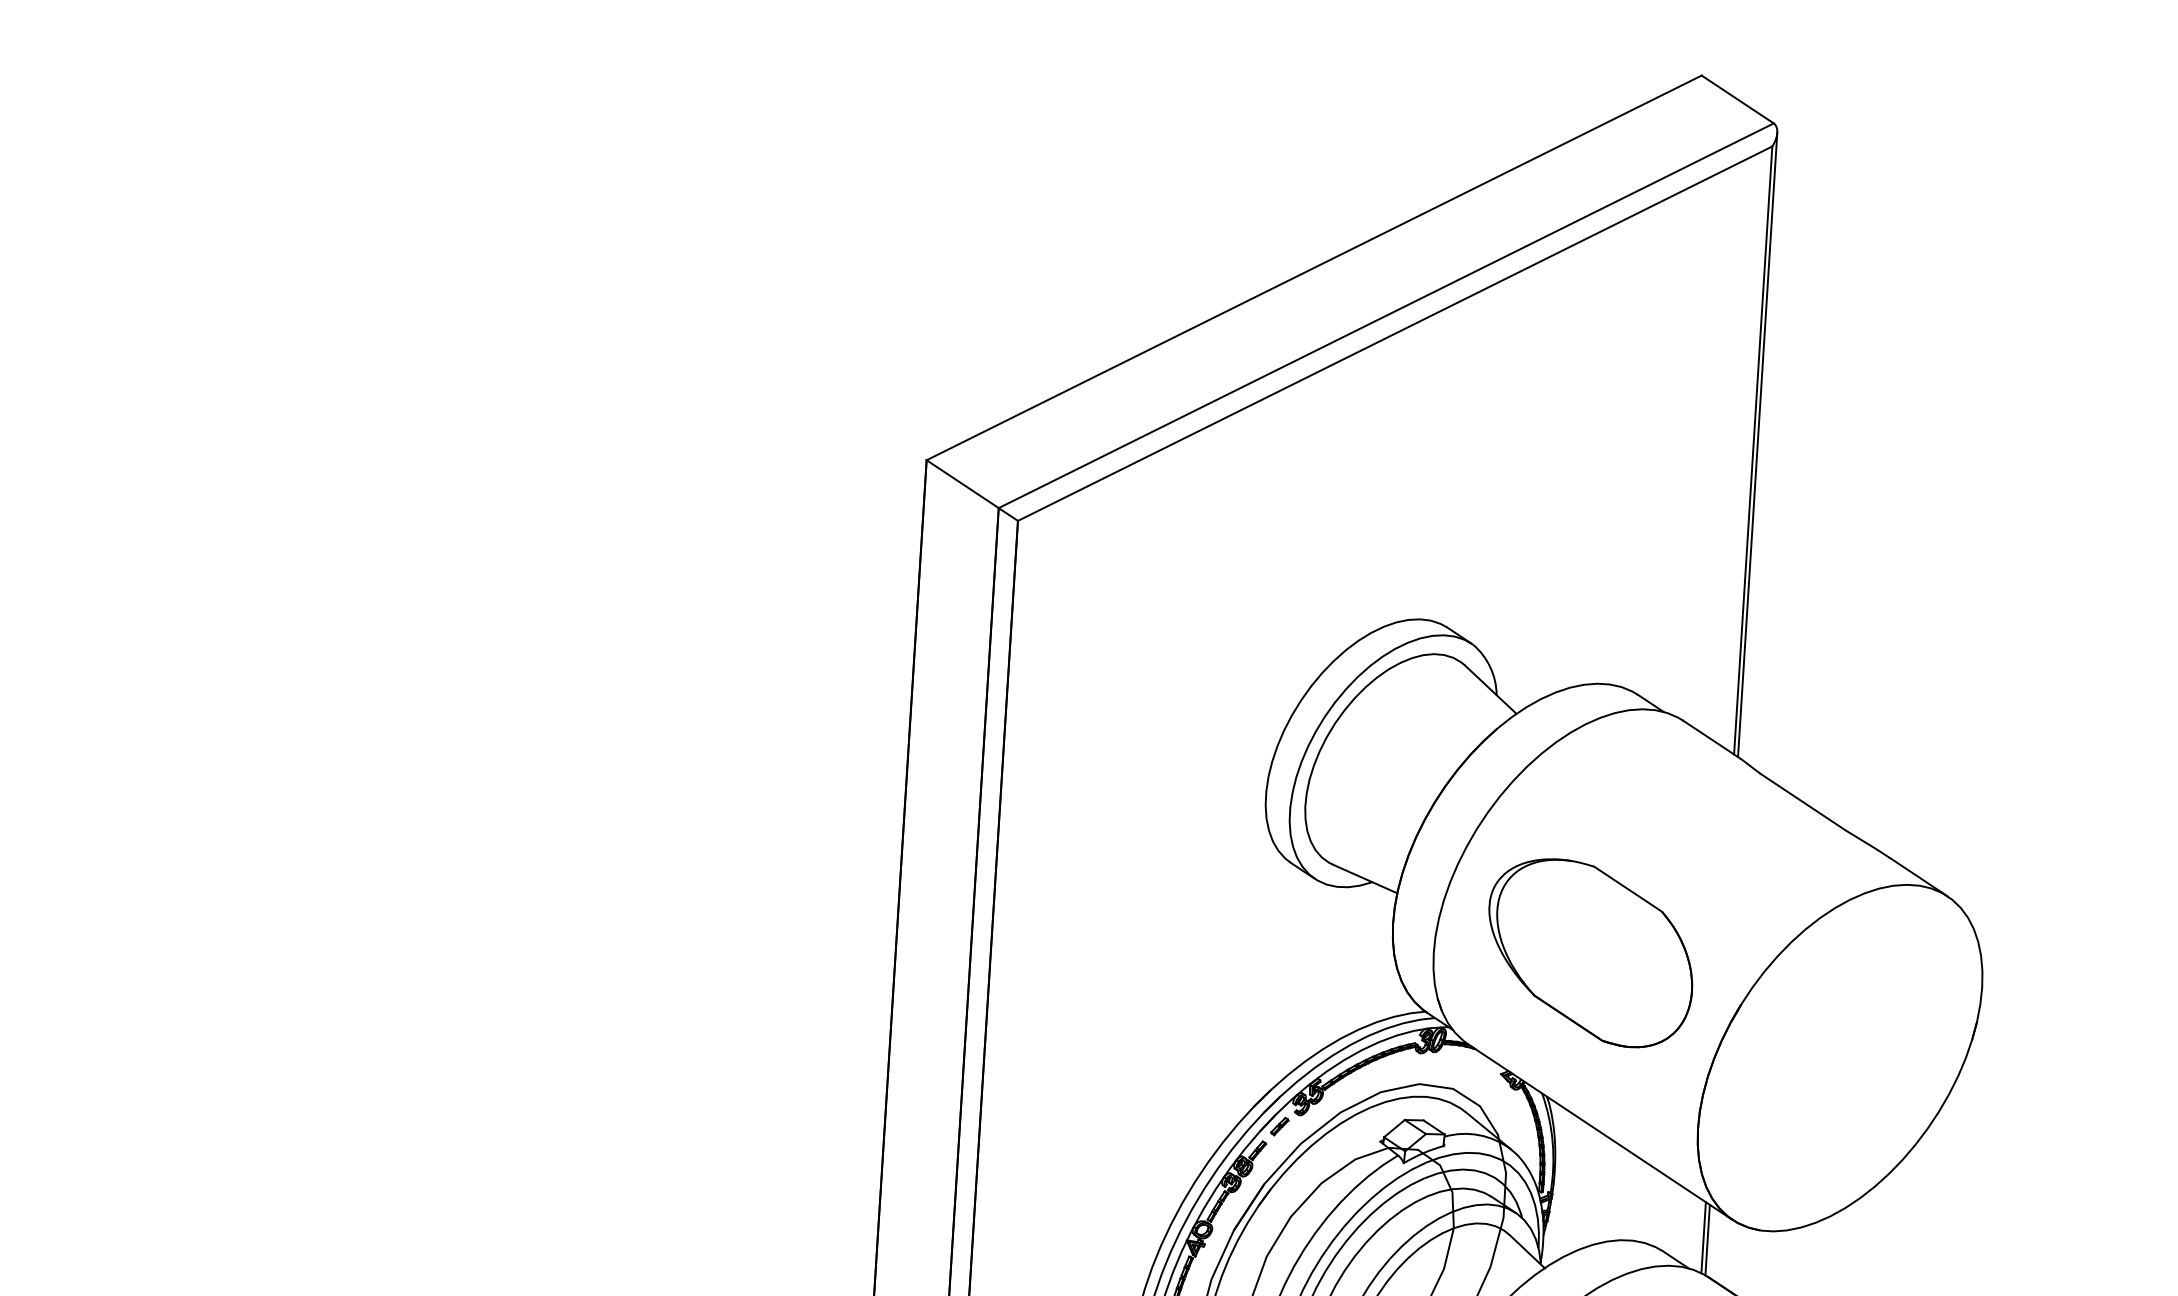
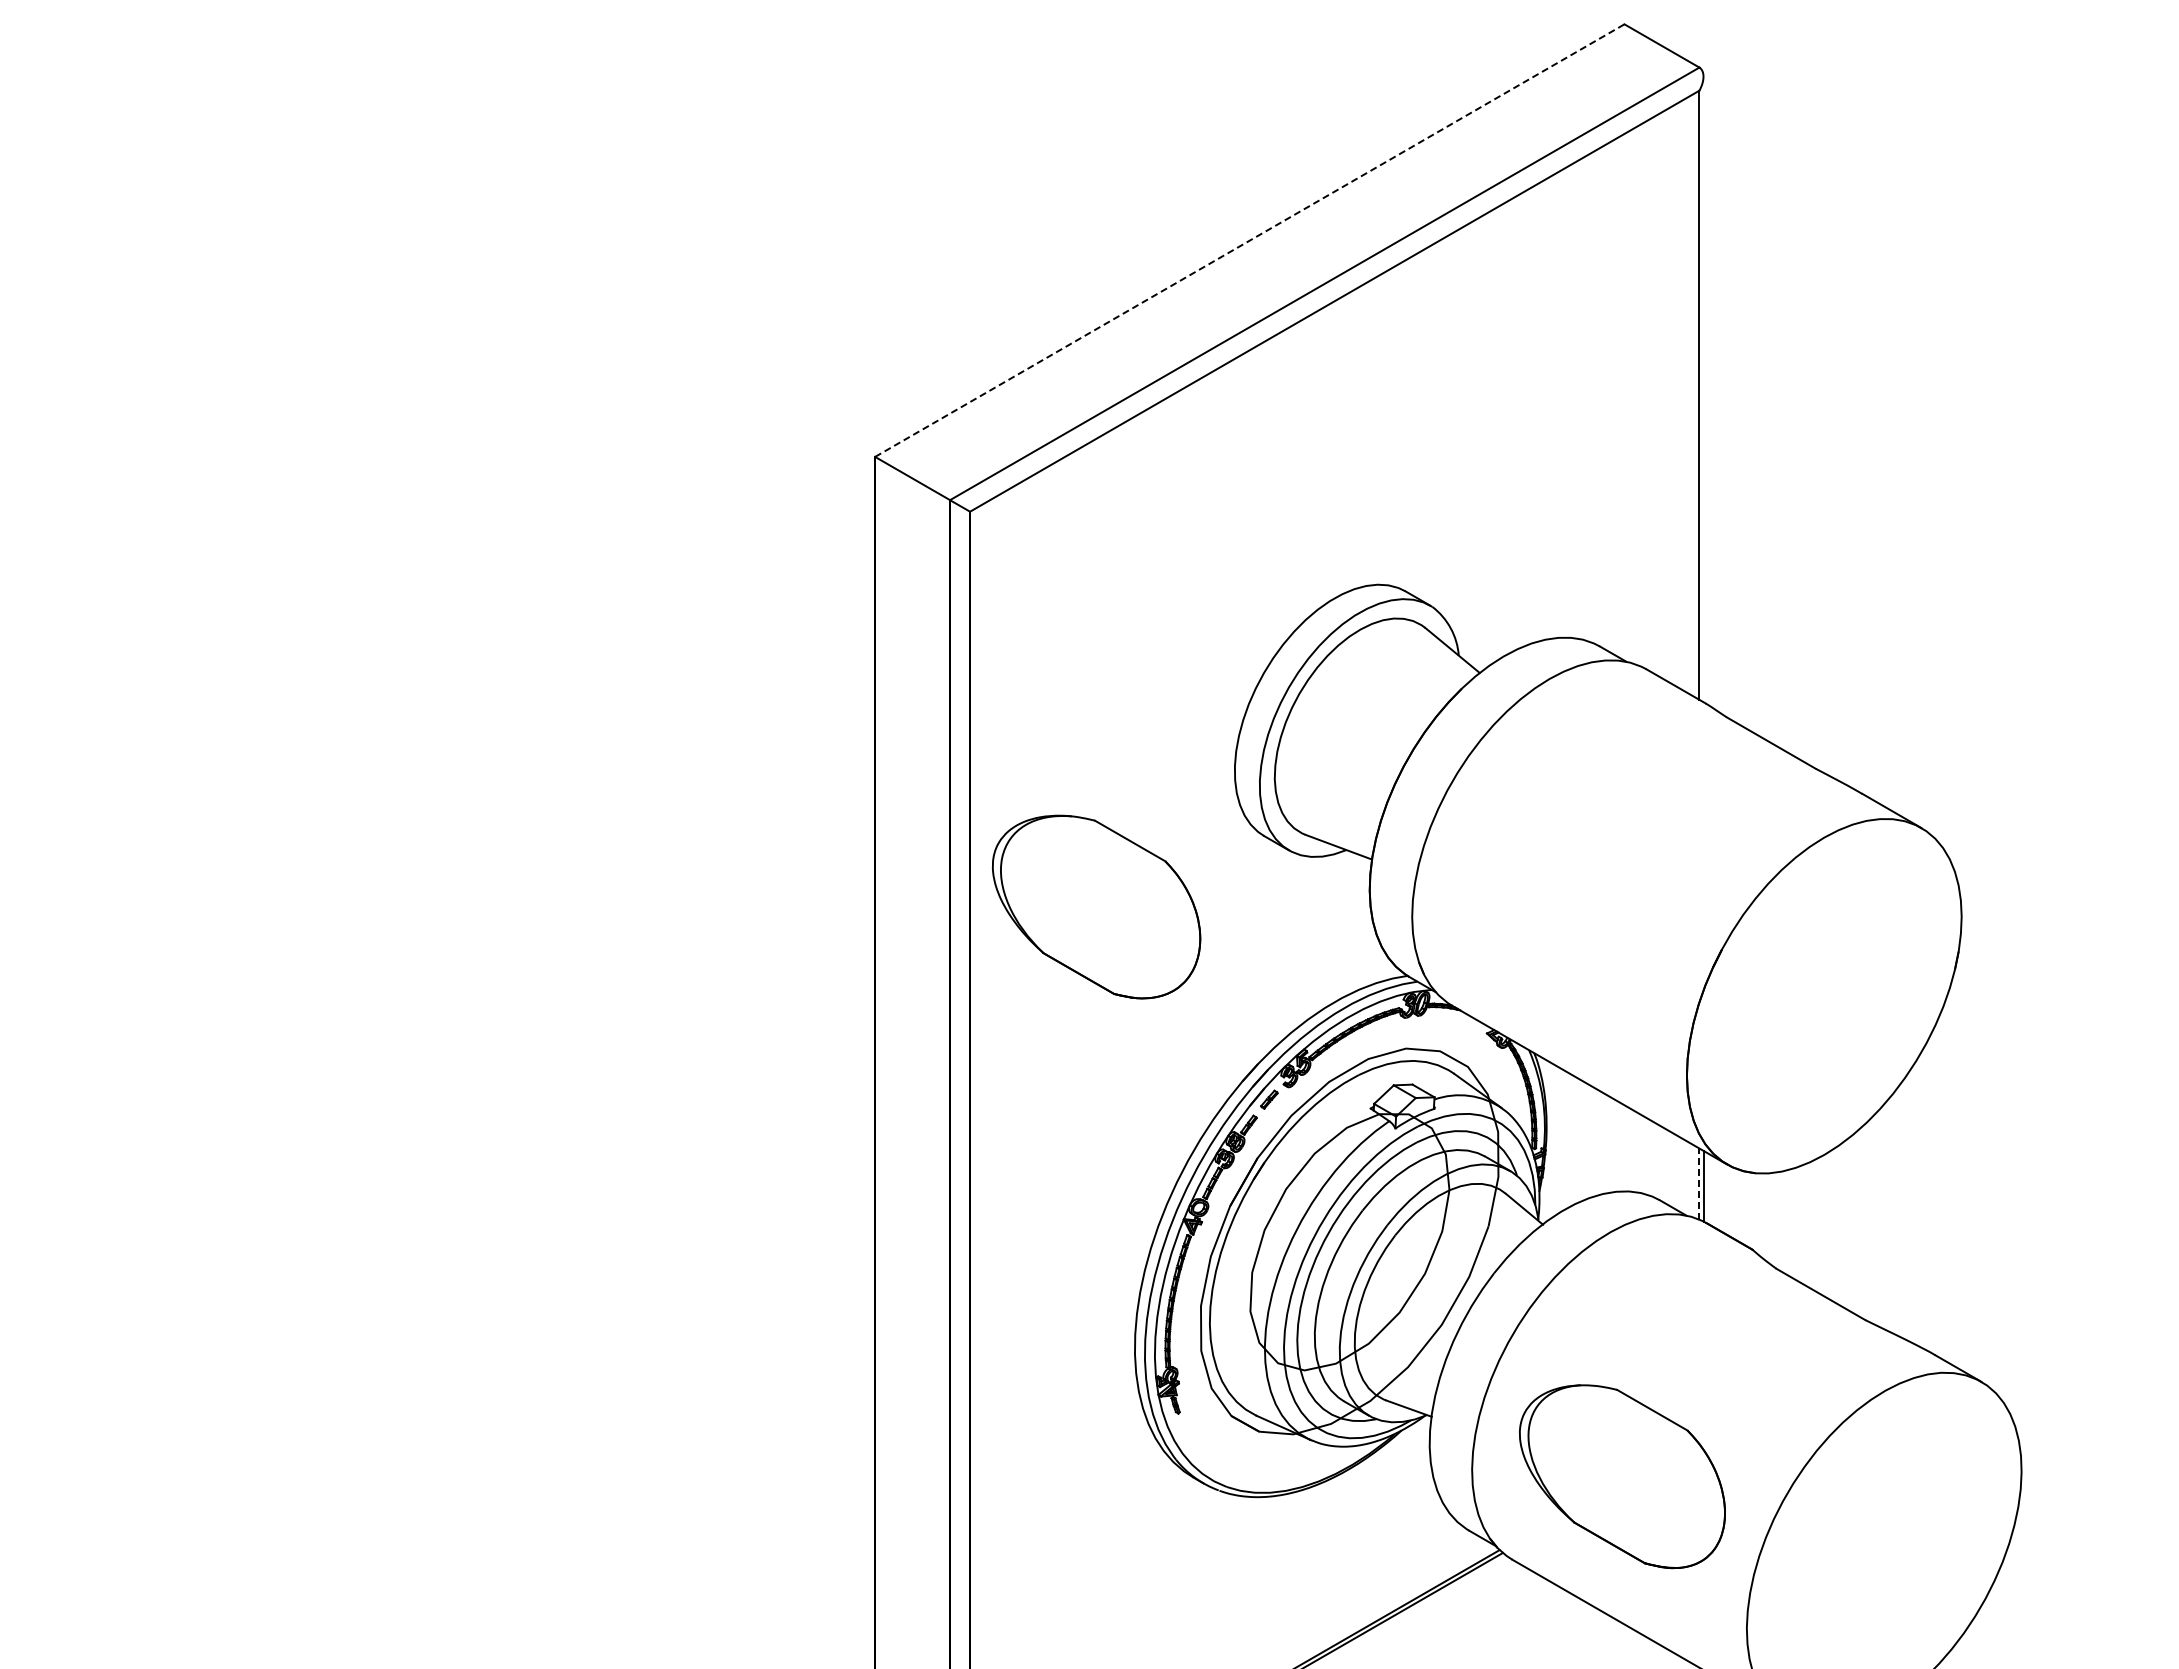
line: (1313, 267) -> (1249, 240), solid -> dashed
line: (1757, 444) -> (1703, 389), removed
part: (1590, 952) -> (1096, 906), moved
line: (1703, 1238) -> (1699, 1184), solid -> dashed

